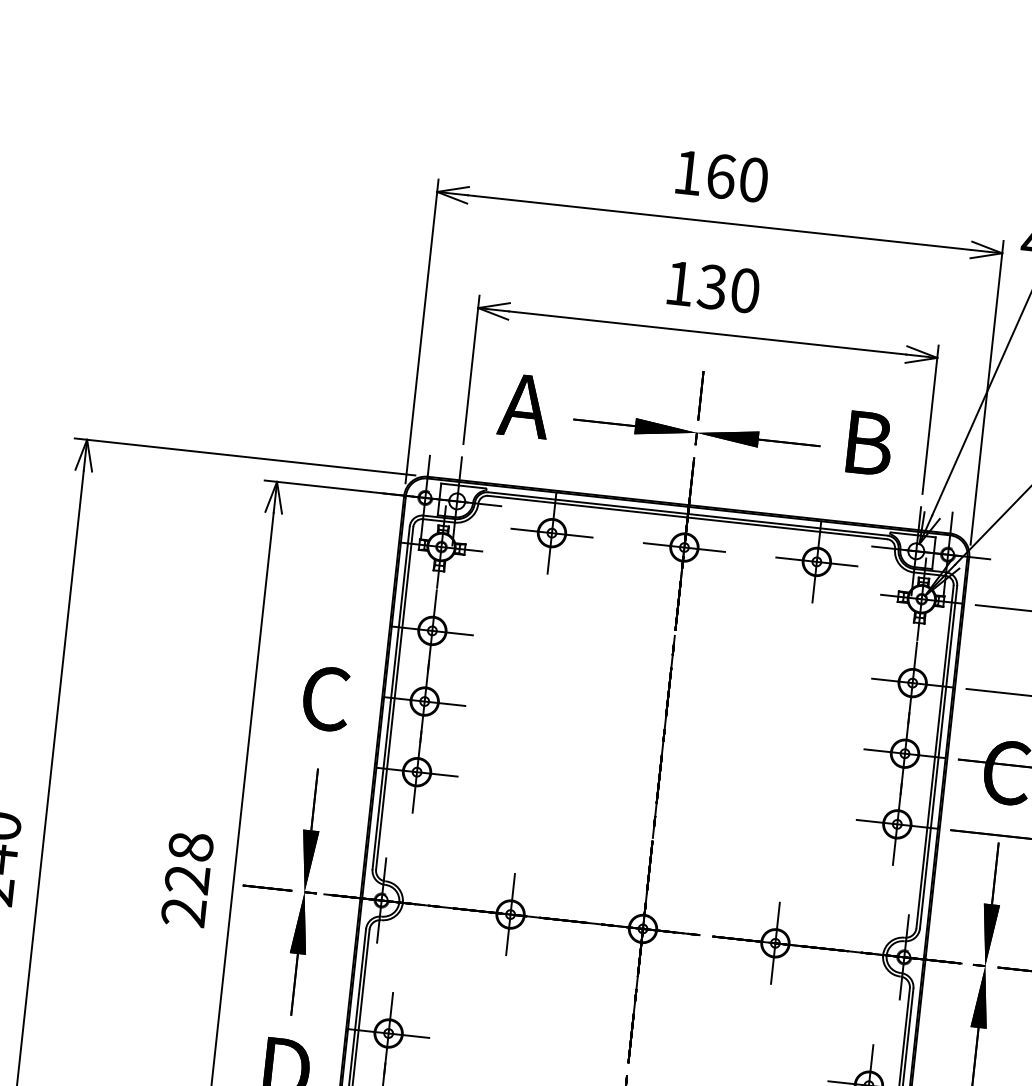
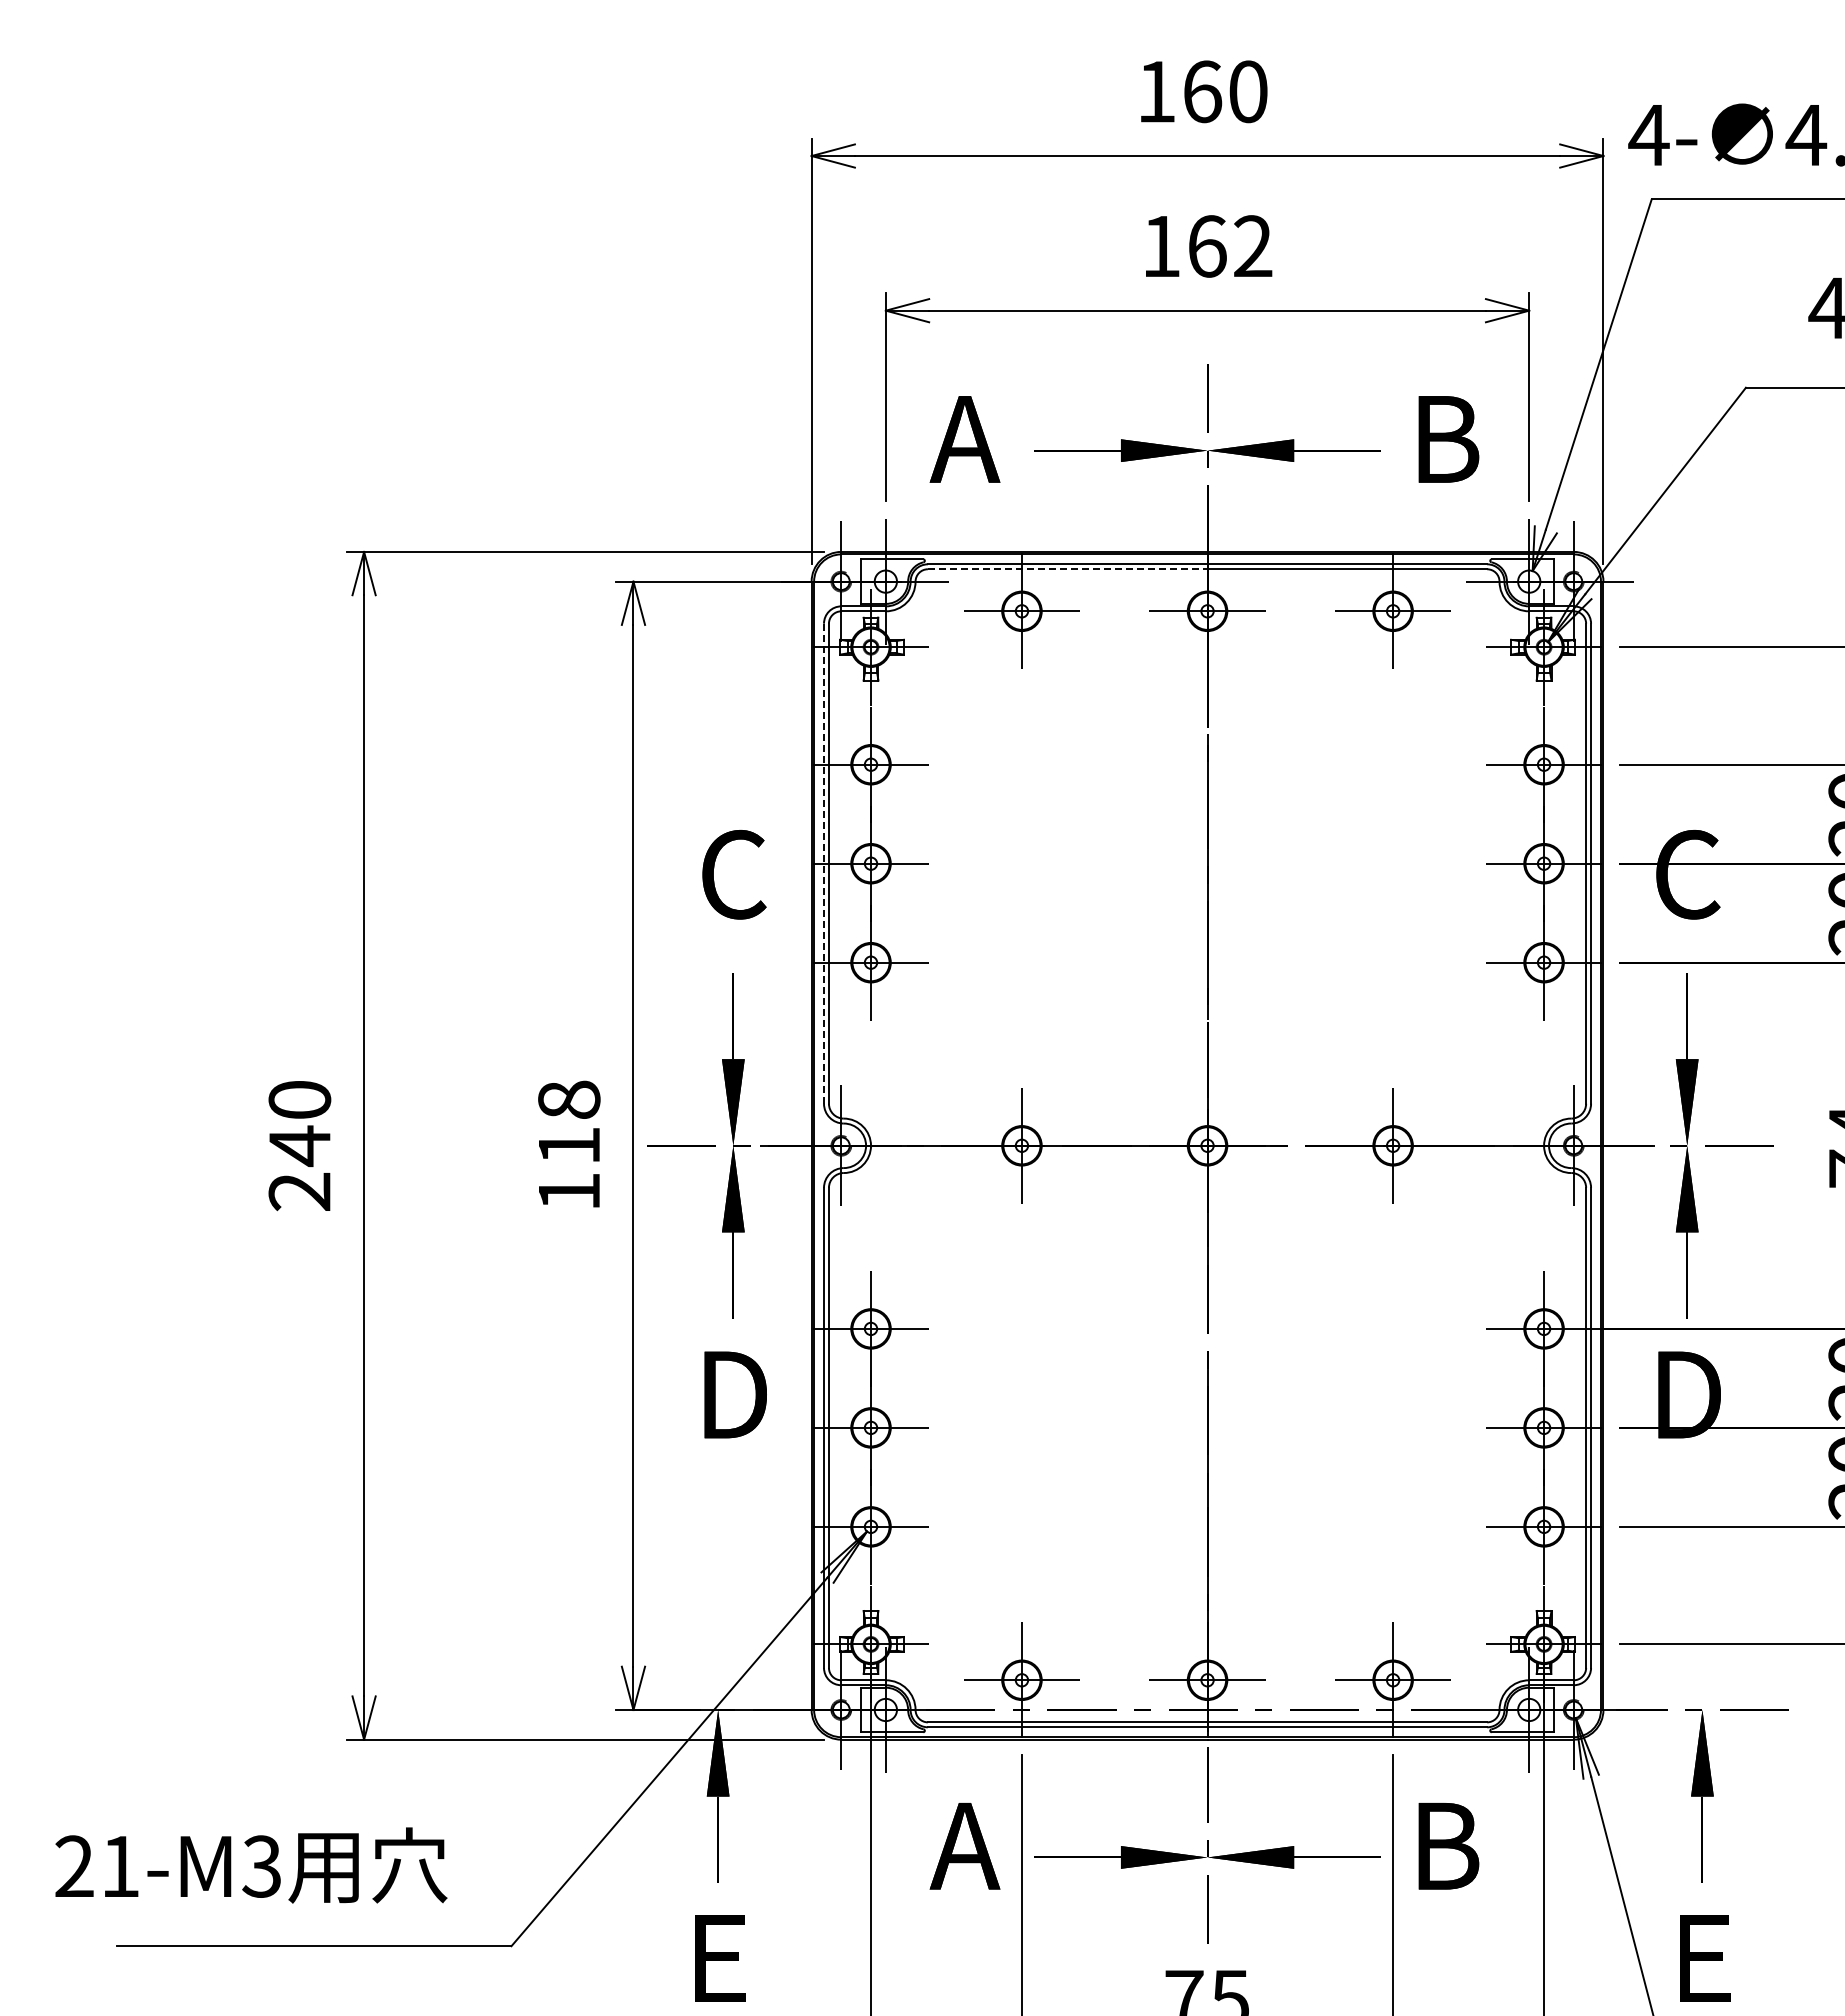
text: (728, 288) -> (1229, 246), 130 -> 162
line: (587, 506) -> (1067, 569), solid -> dashed
line: (391, 697) -> (824, 863), solid -> dashed
text: (185, 896) -> (568, 1169), 228 -> 118

